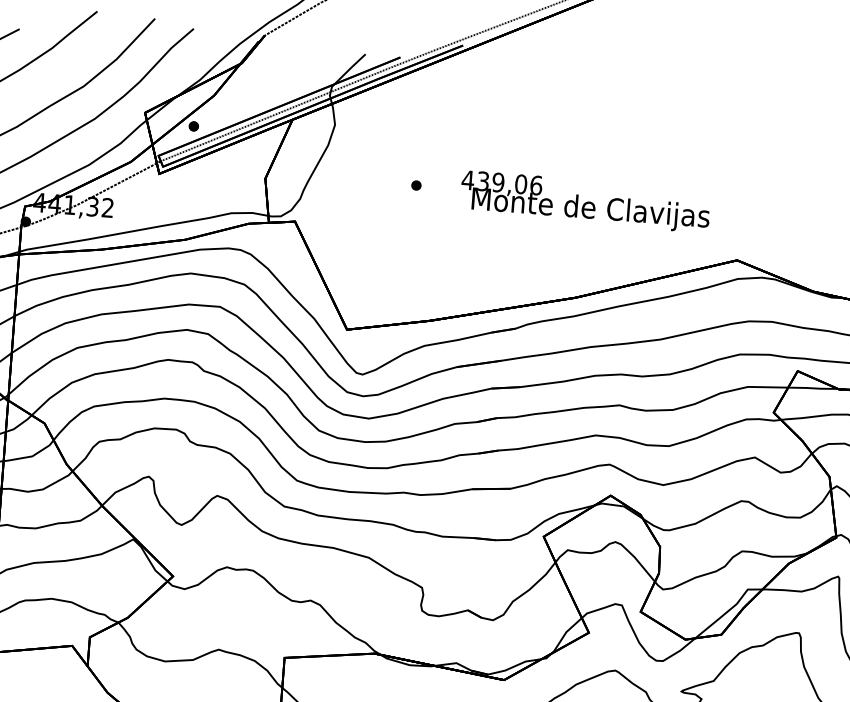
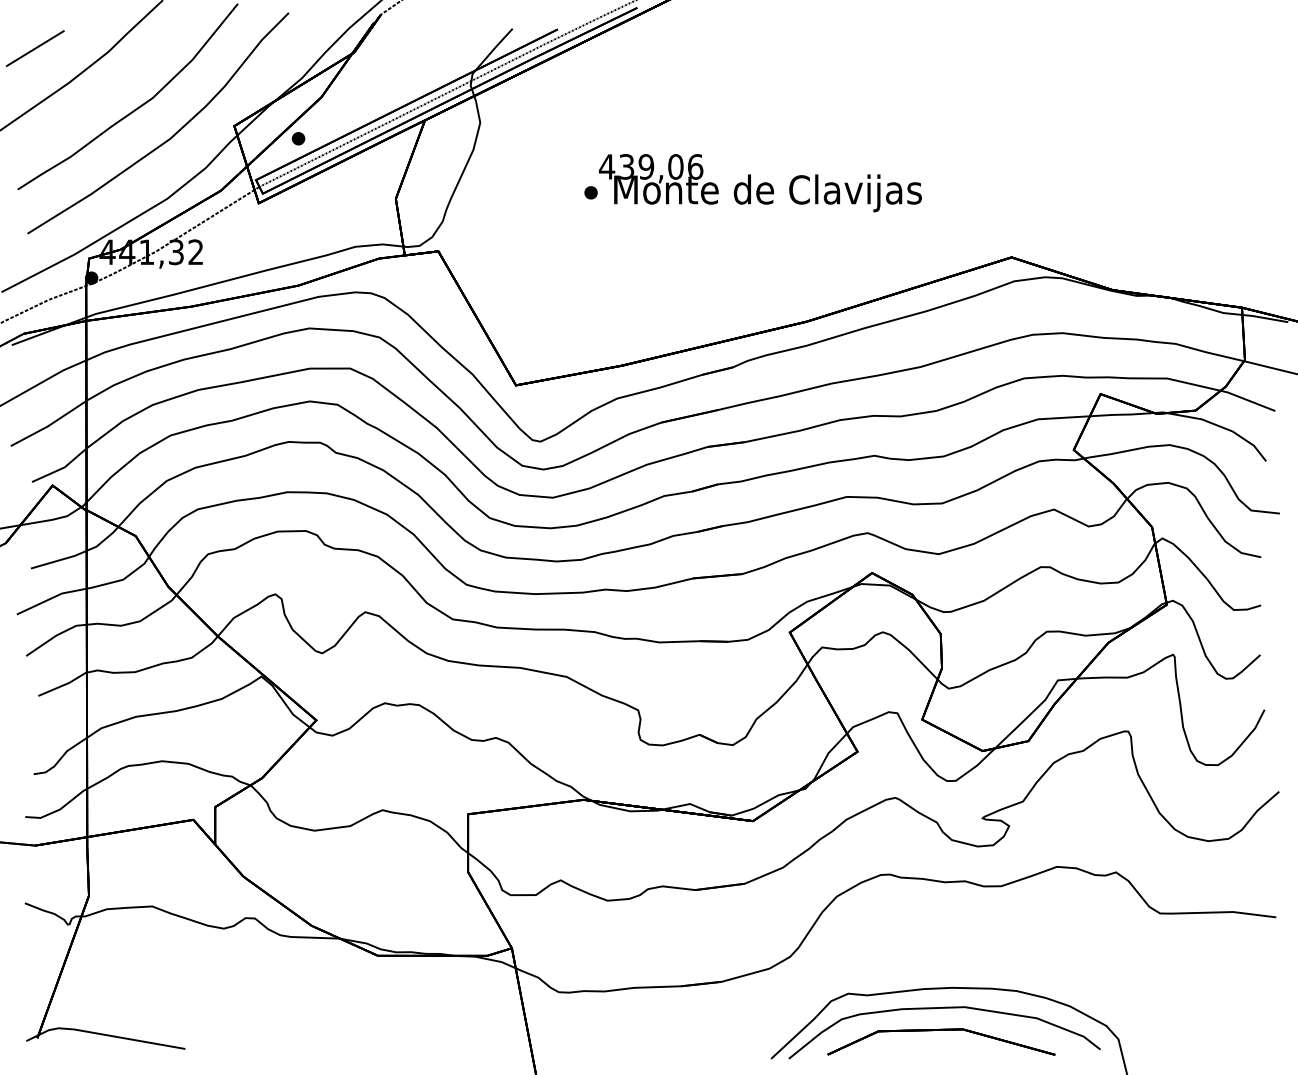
text: (585, 202) -> (760, 183), moved

